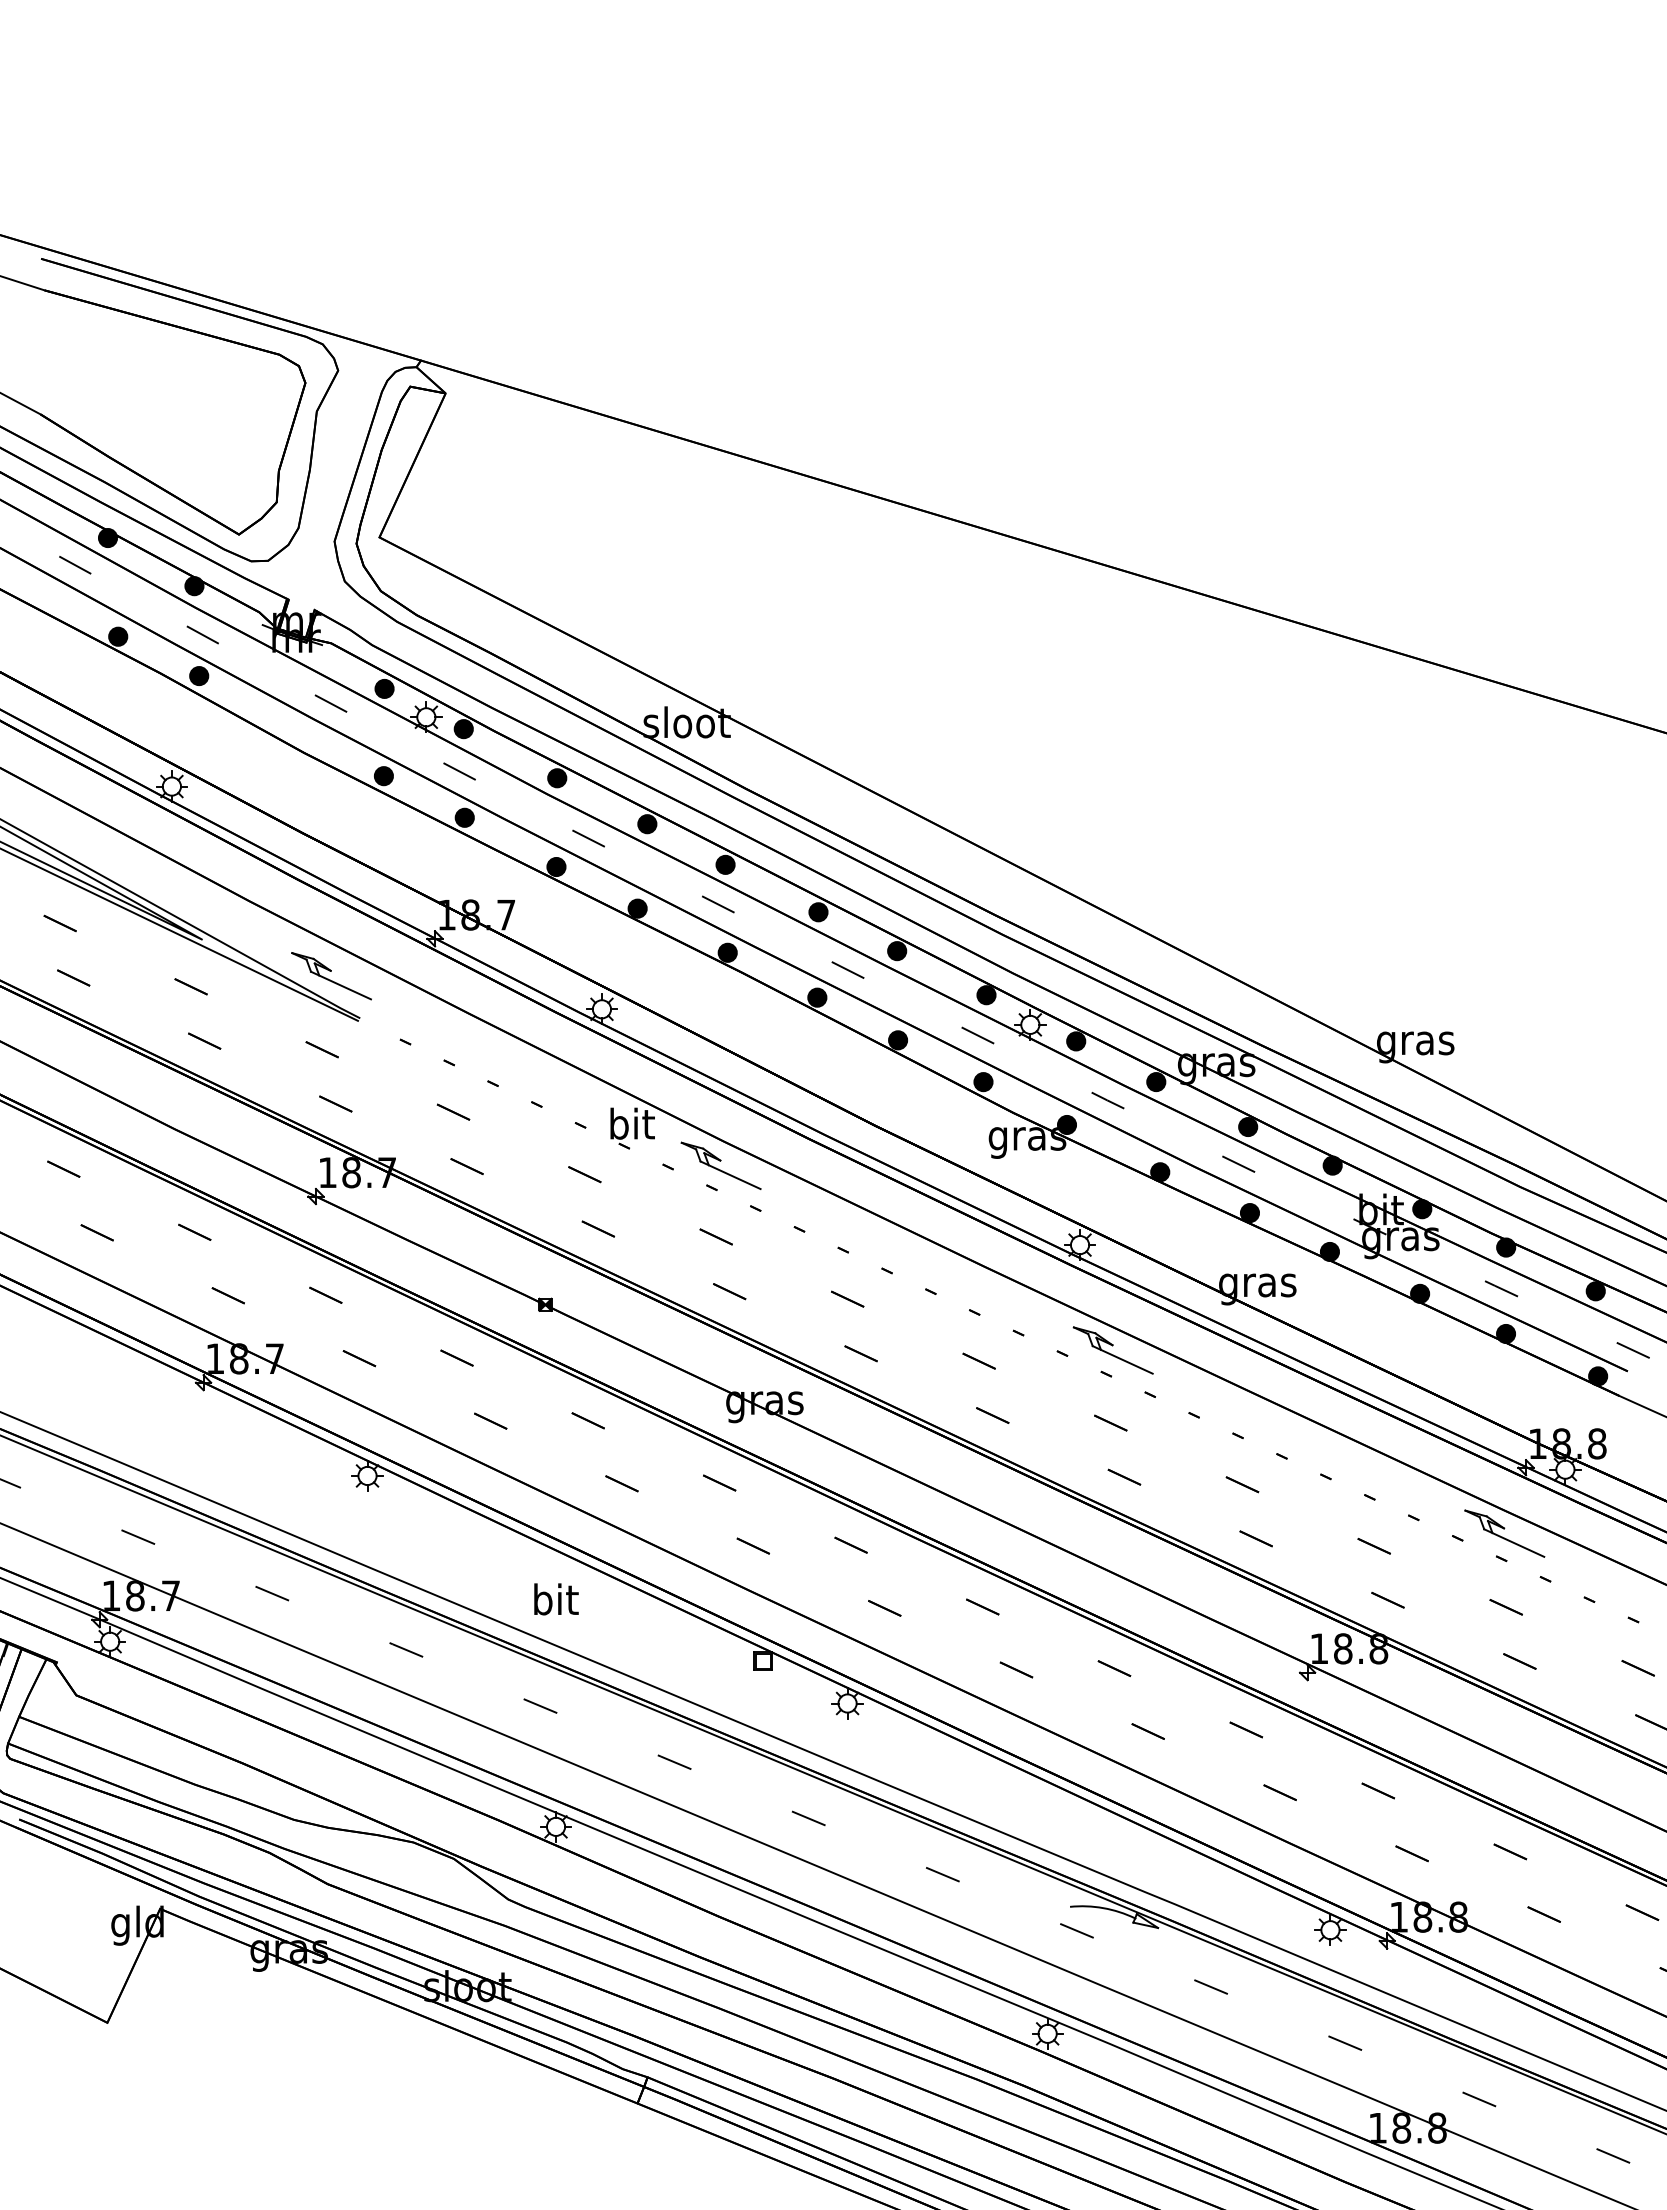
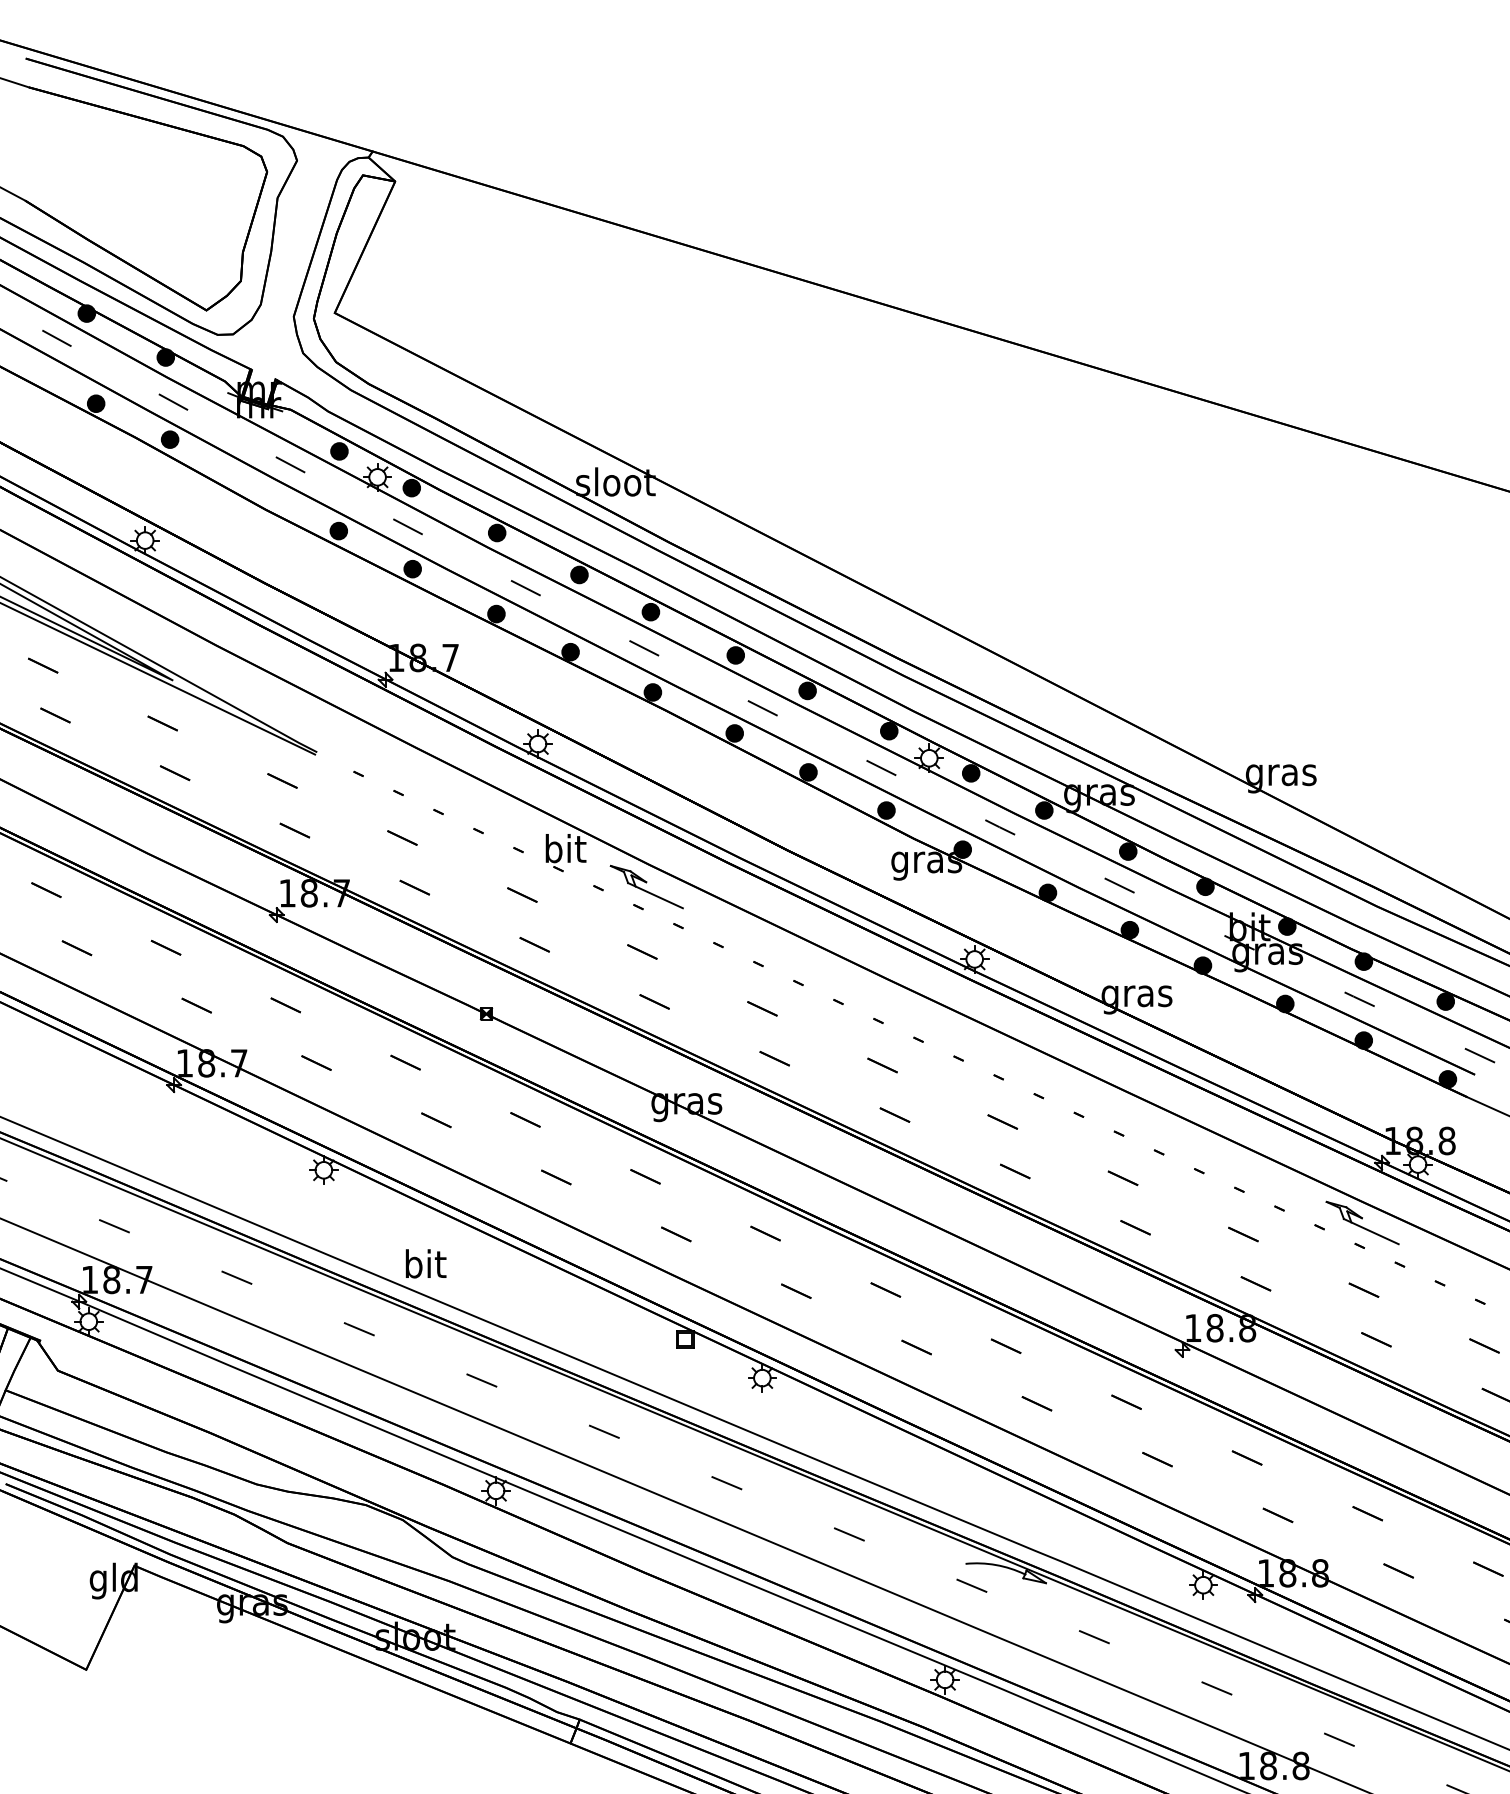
part: (331, 976) -> (290, 714), removed
part: (1112, 1350) -> (1004, 1055), removed
text: (556, 1599) -> (426, 1263), moved

